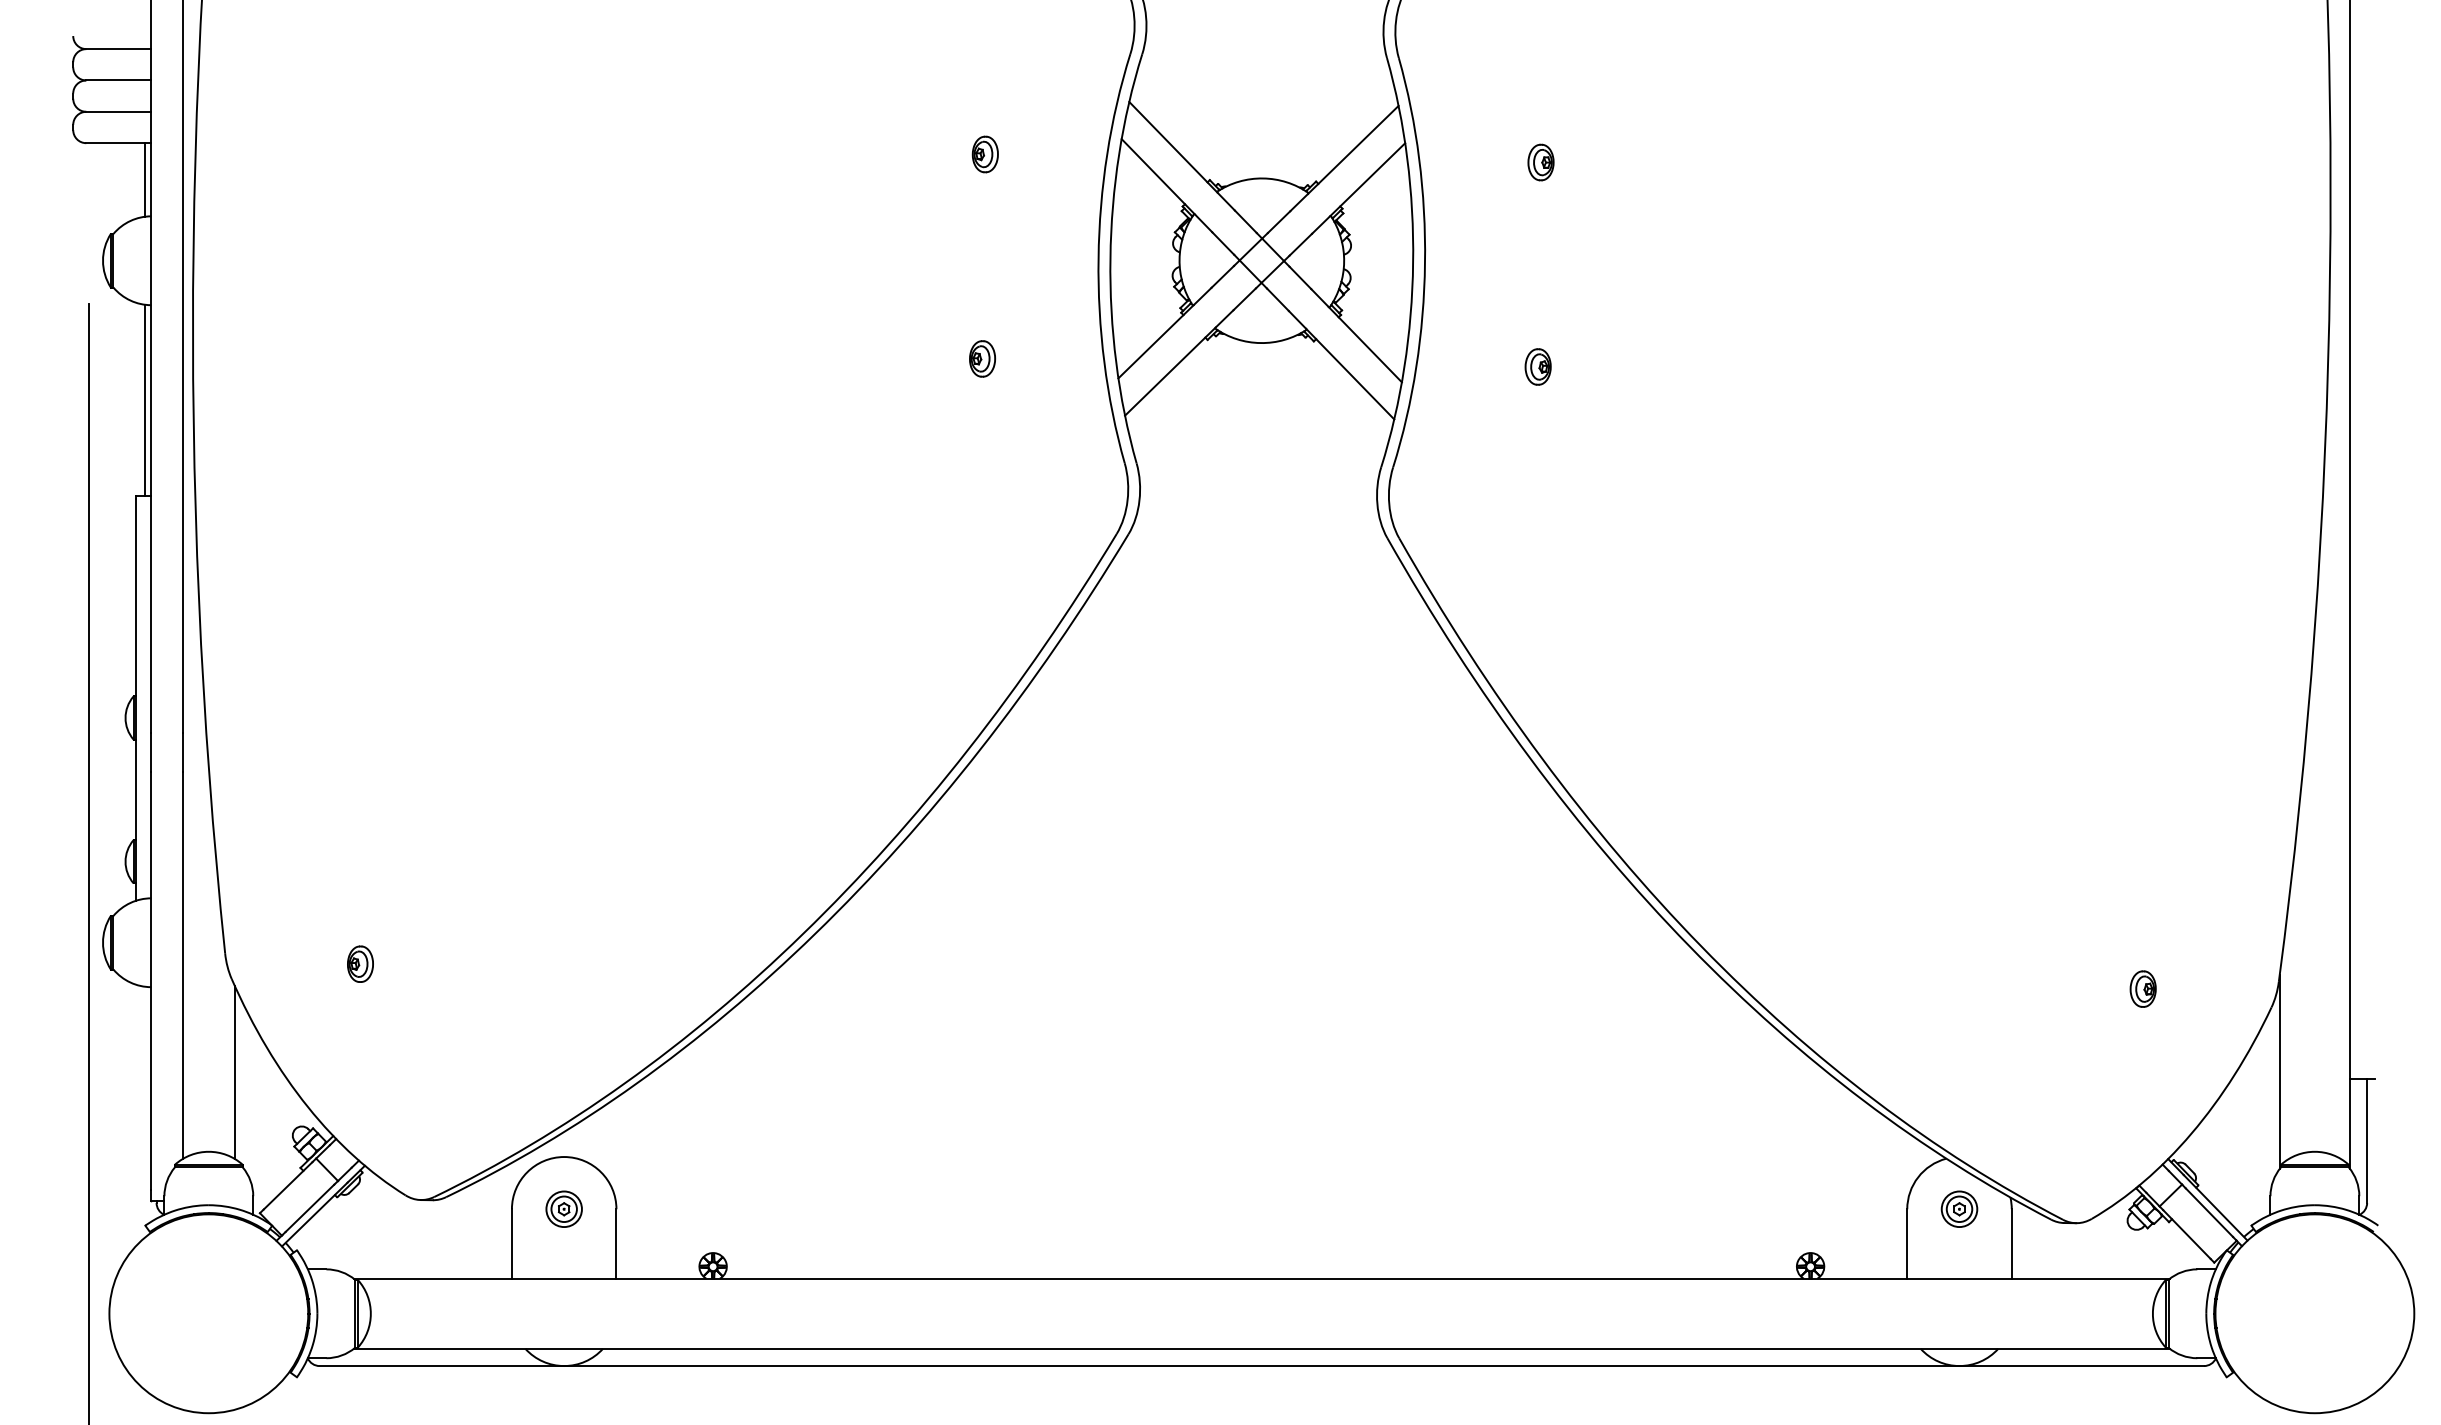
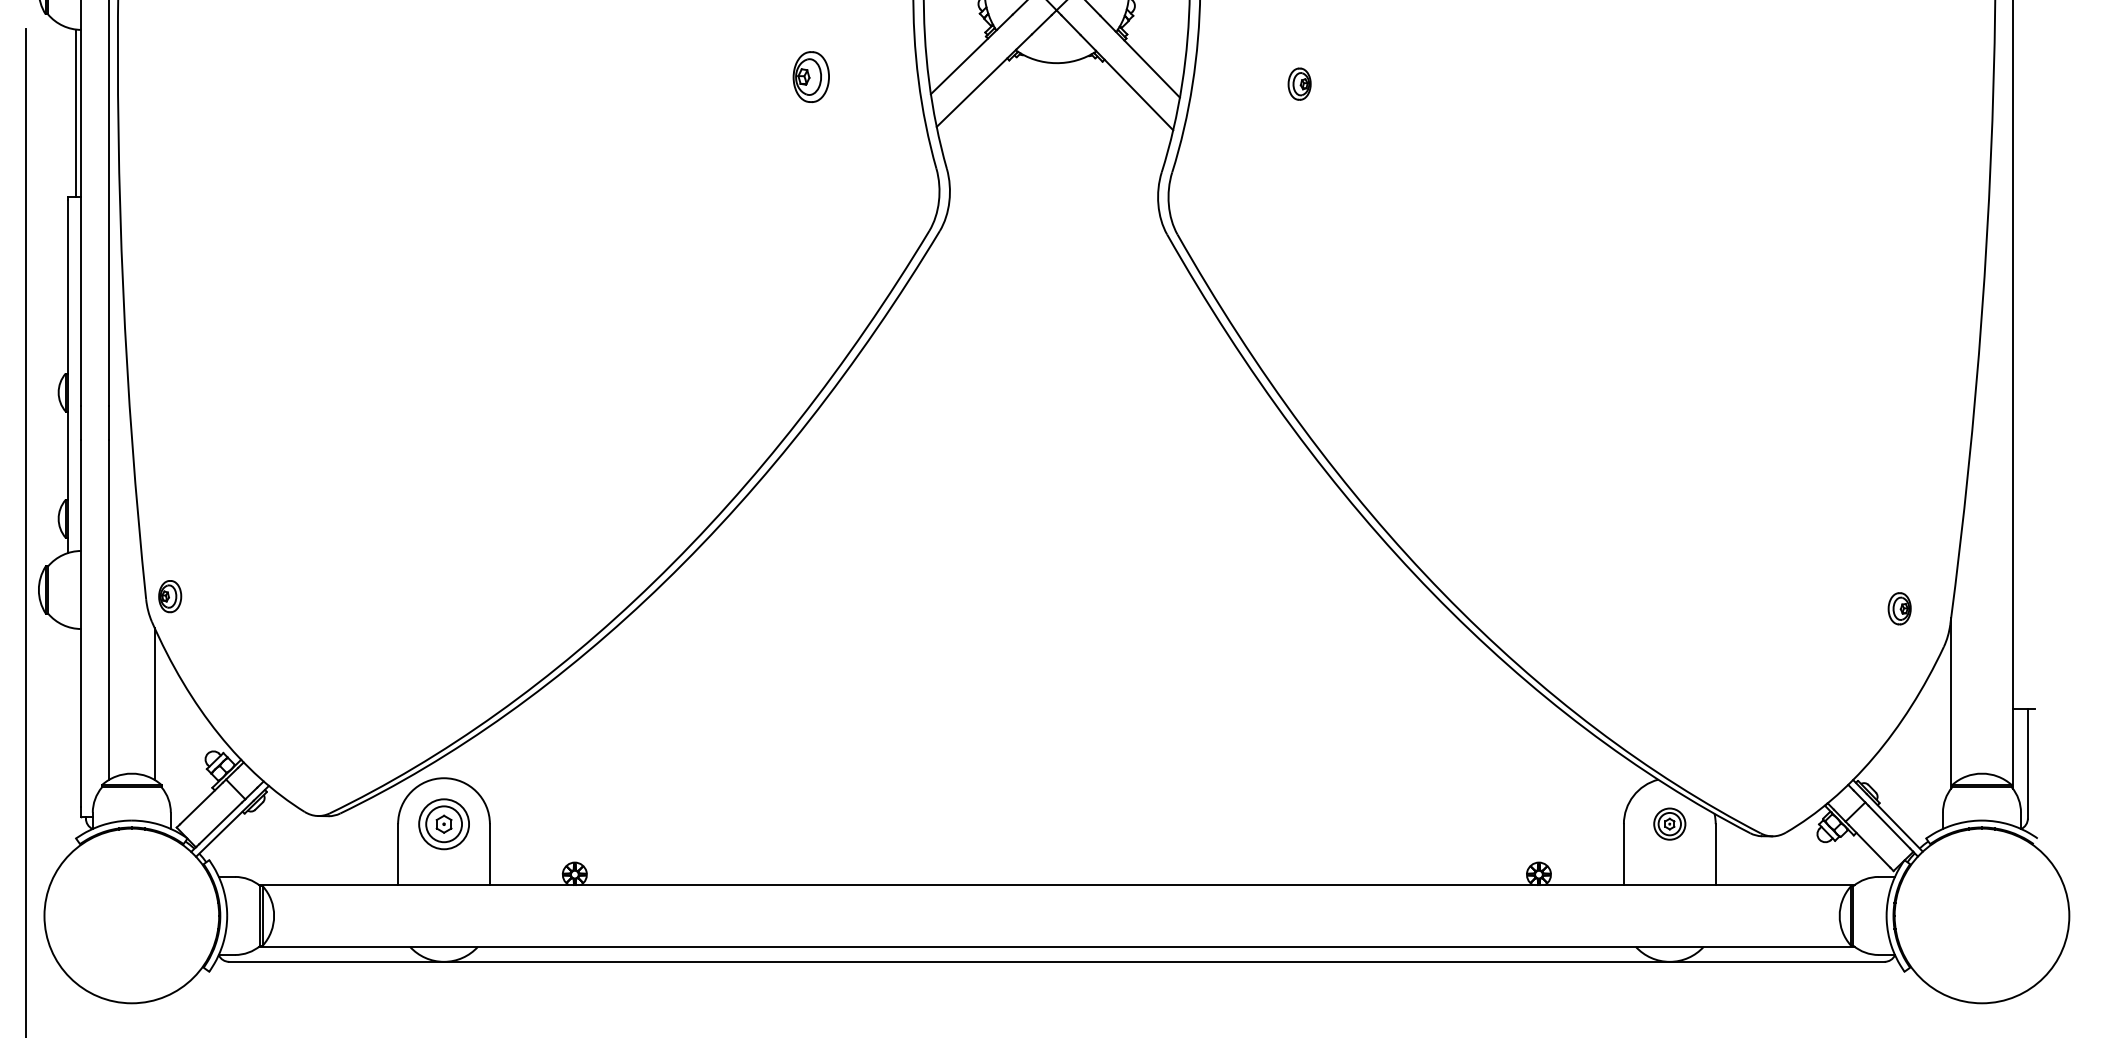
part: (982, 358) -> (811, 76), size x1.6
part: (360, 963) -> (170, 595), moved
part: (2142, 988) -> (1899, 608), moved
part: (563, 1208) -> (443, 823), size x1.6

